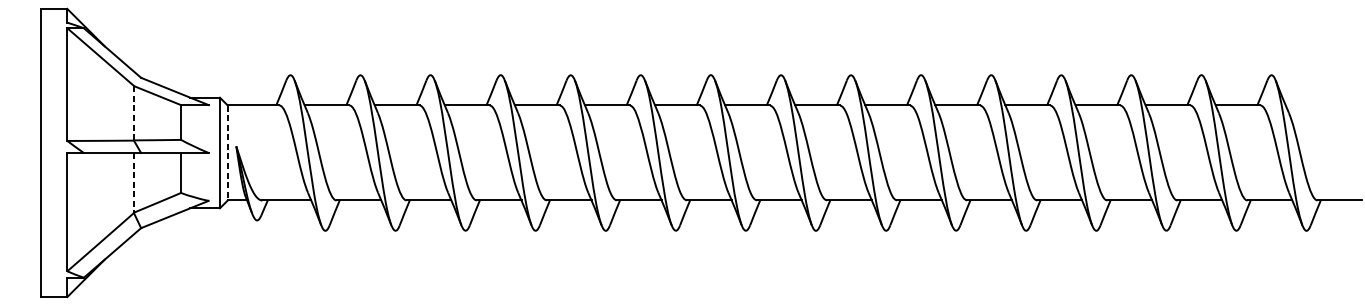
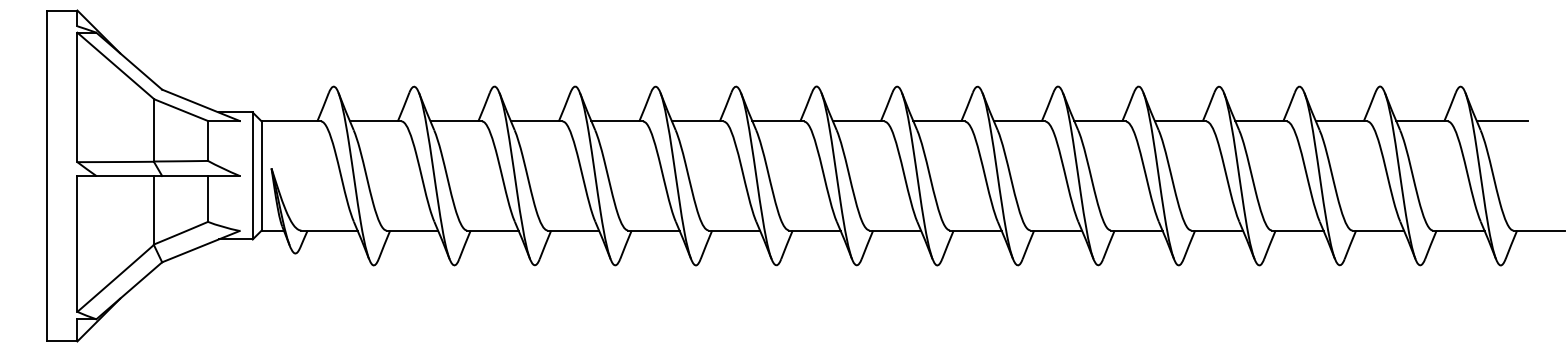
line: (1308, 105) -> (1502, 121), added
line: (134, 113) -> (154, 130), dashed -> solid
line: (227, 152) -> (261, 175), dashed -> solid
line: (134, 183) -> (154, 210), dashed -> solid

